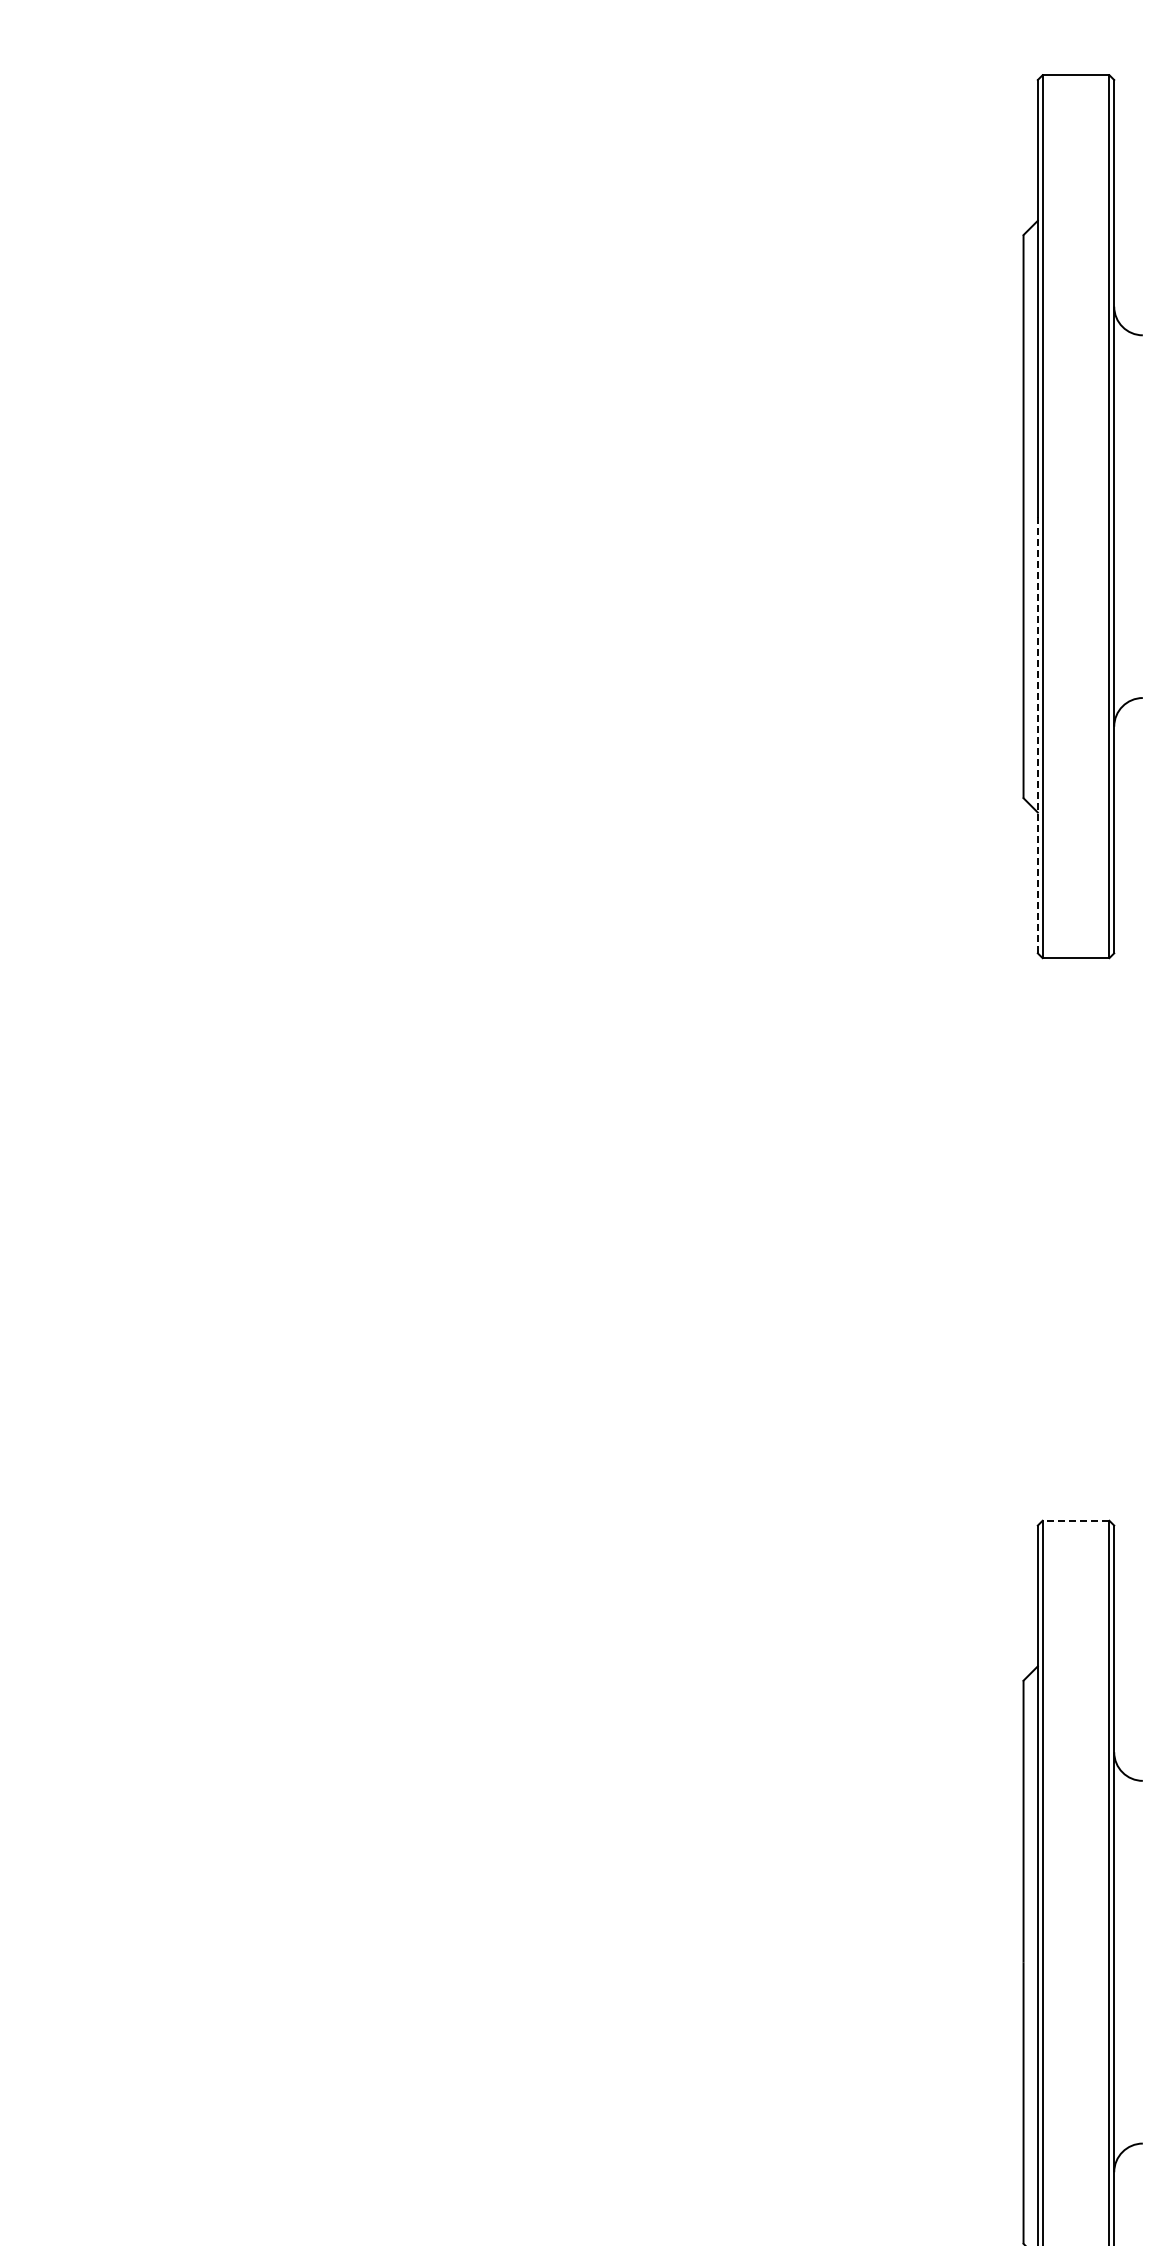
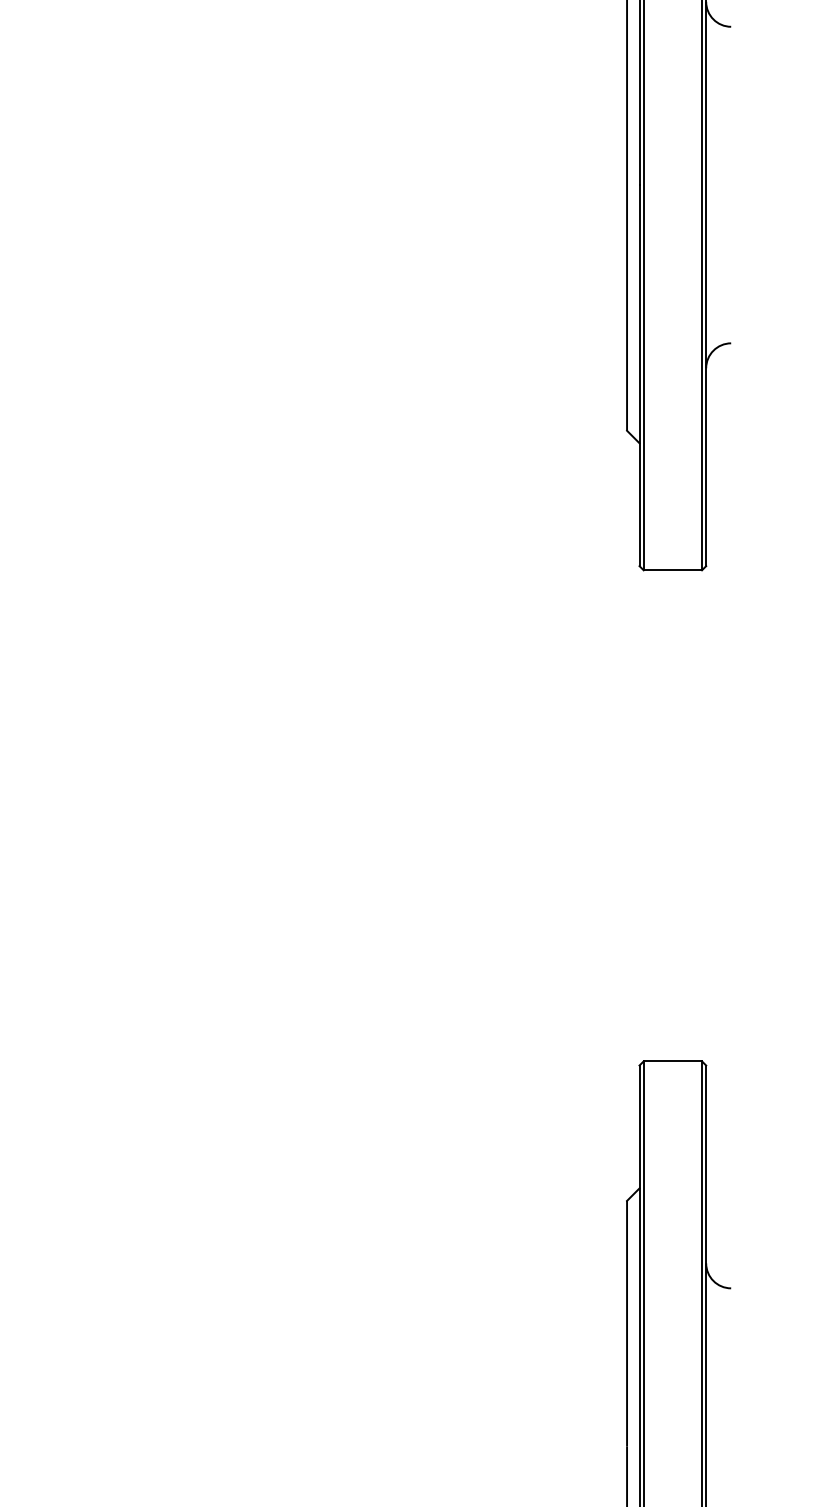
line: (1037, 735) -> (639, 376), dashed -> solid
line: (1075, 1520) -> (672, 1061), dashed -> solid

